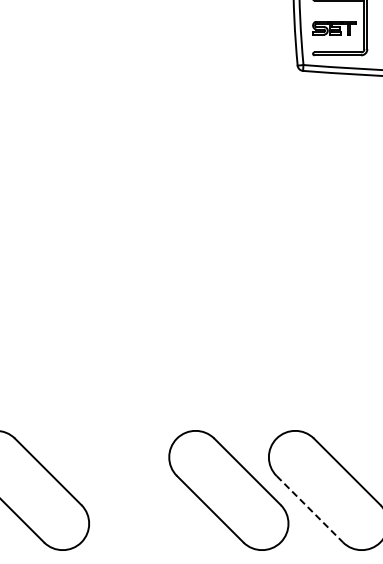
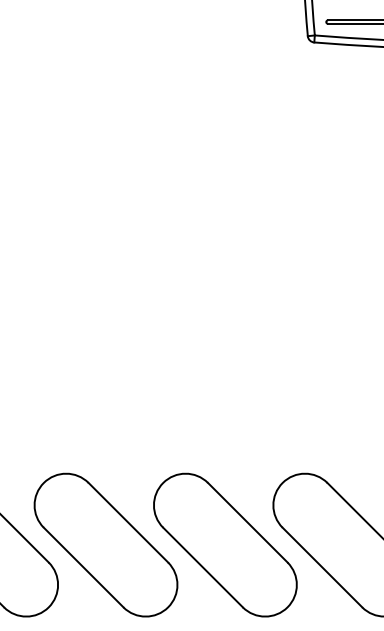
part: (128, 490) -> (105, 545), added
line: (309, 509) -> (322, 567), dashed -> solid

